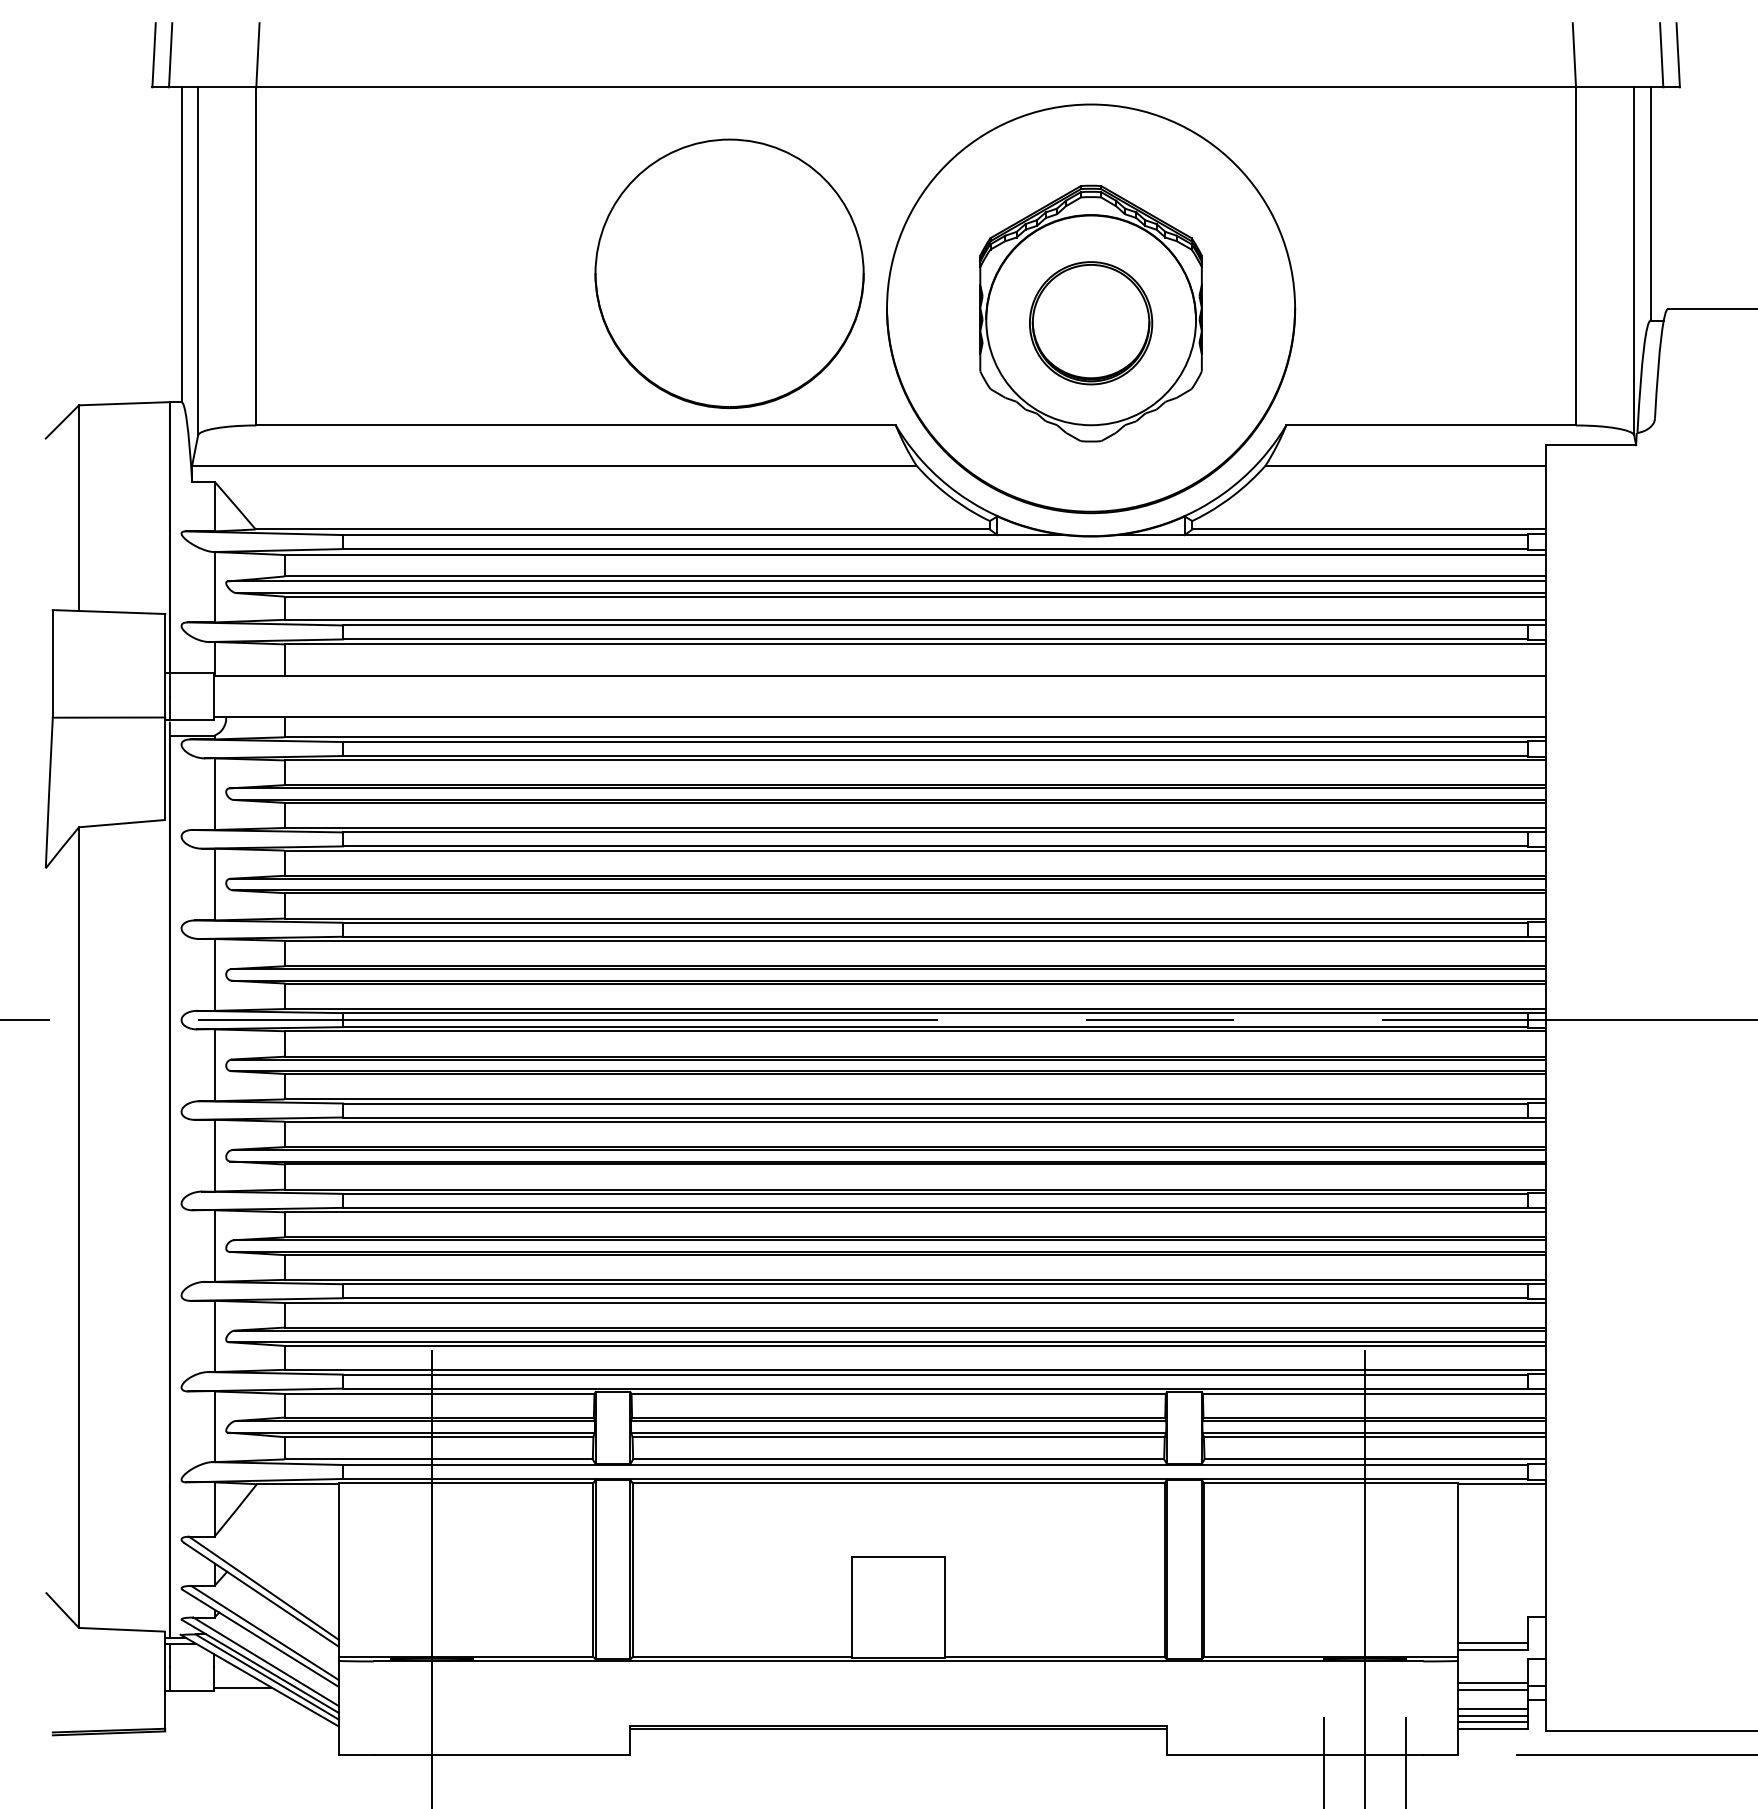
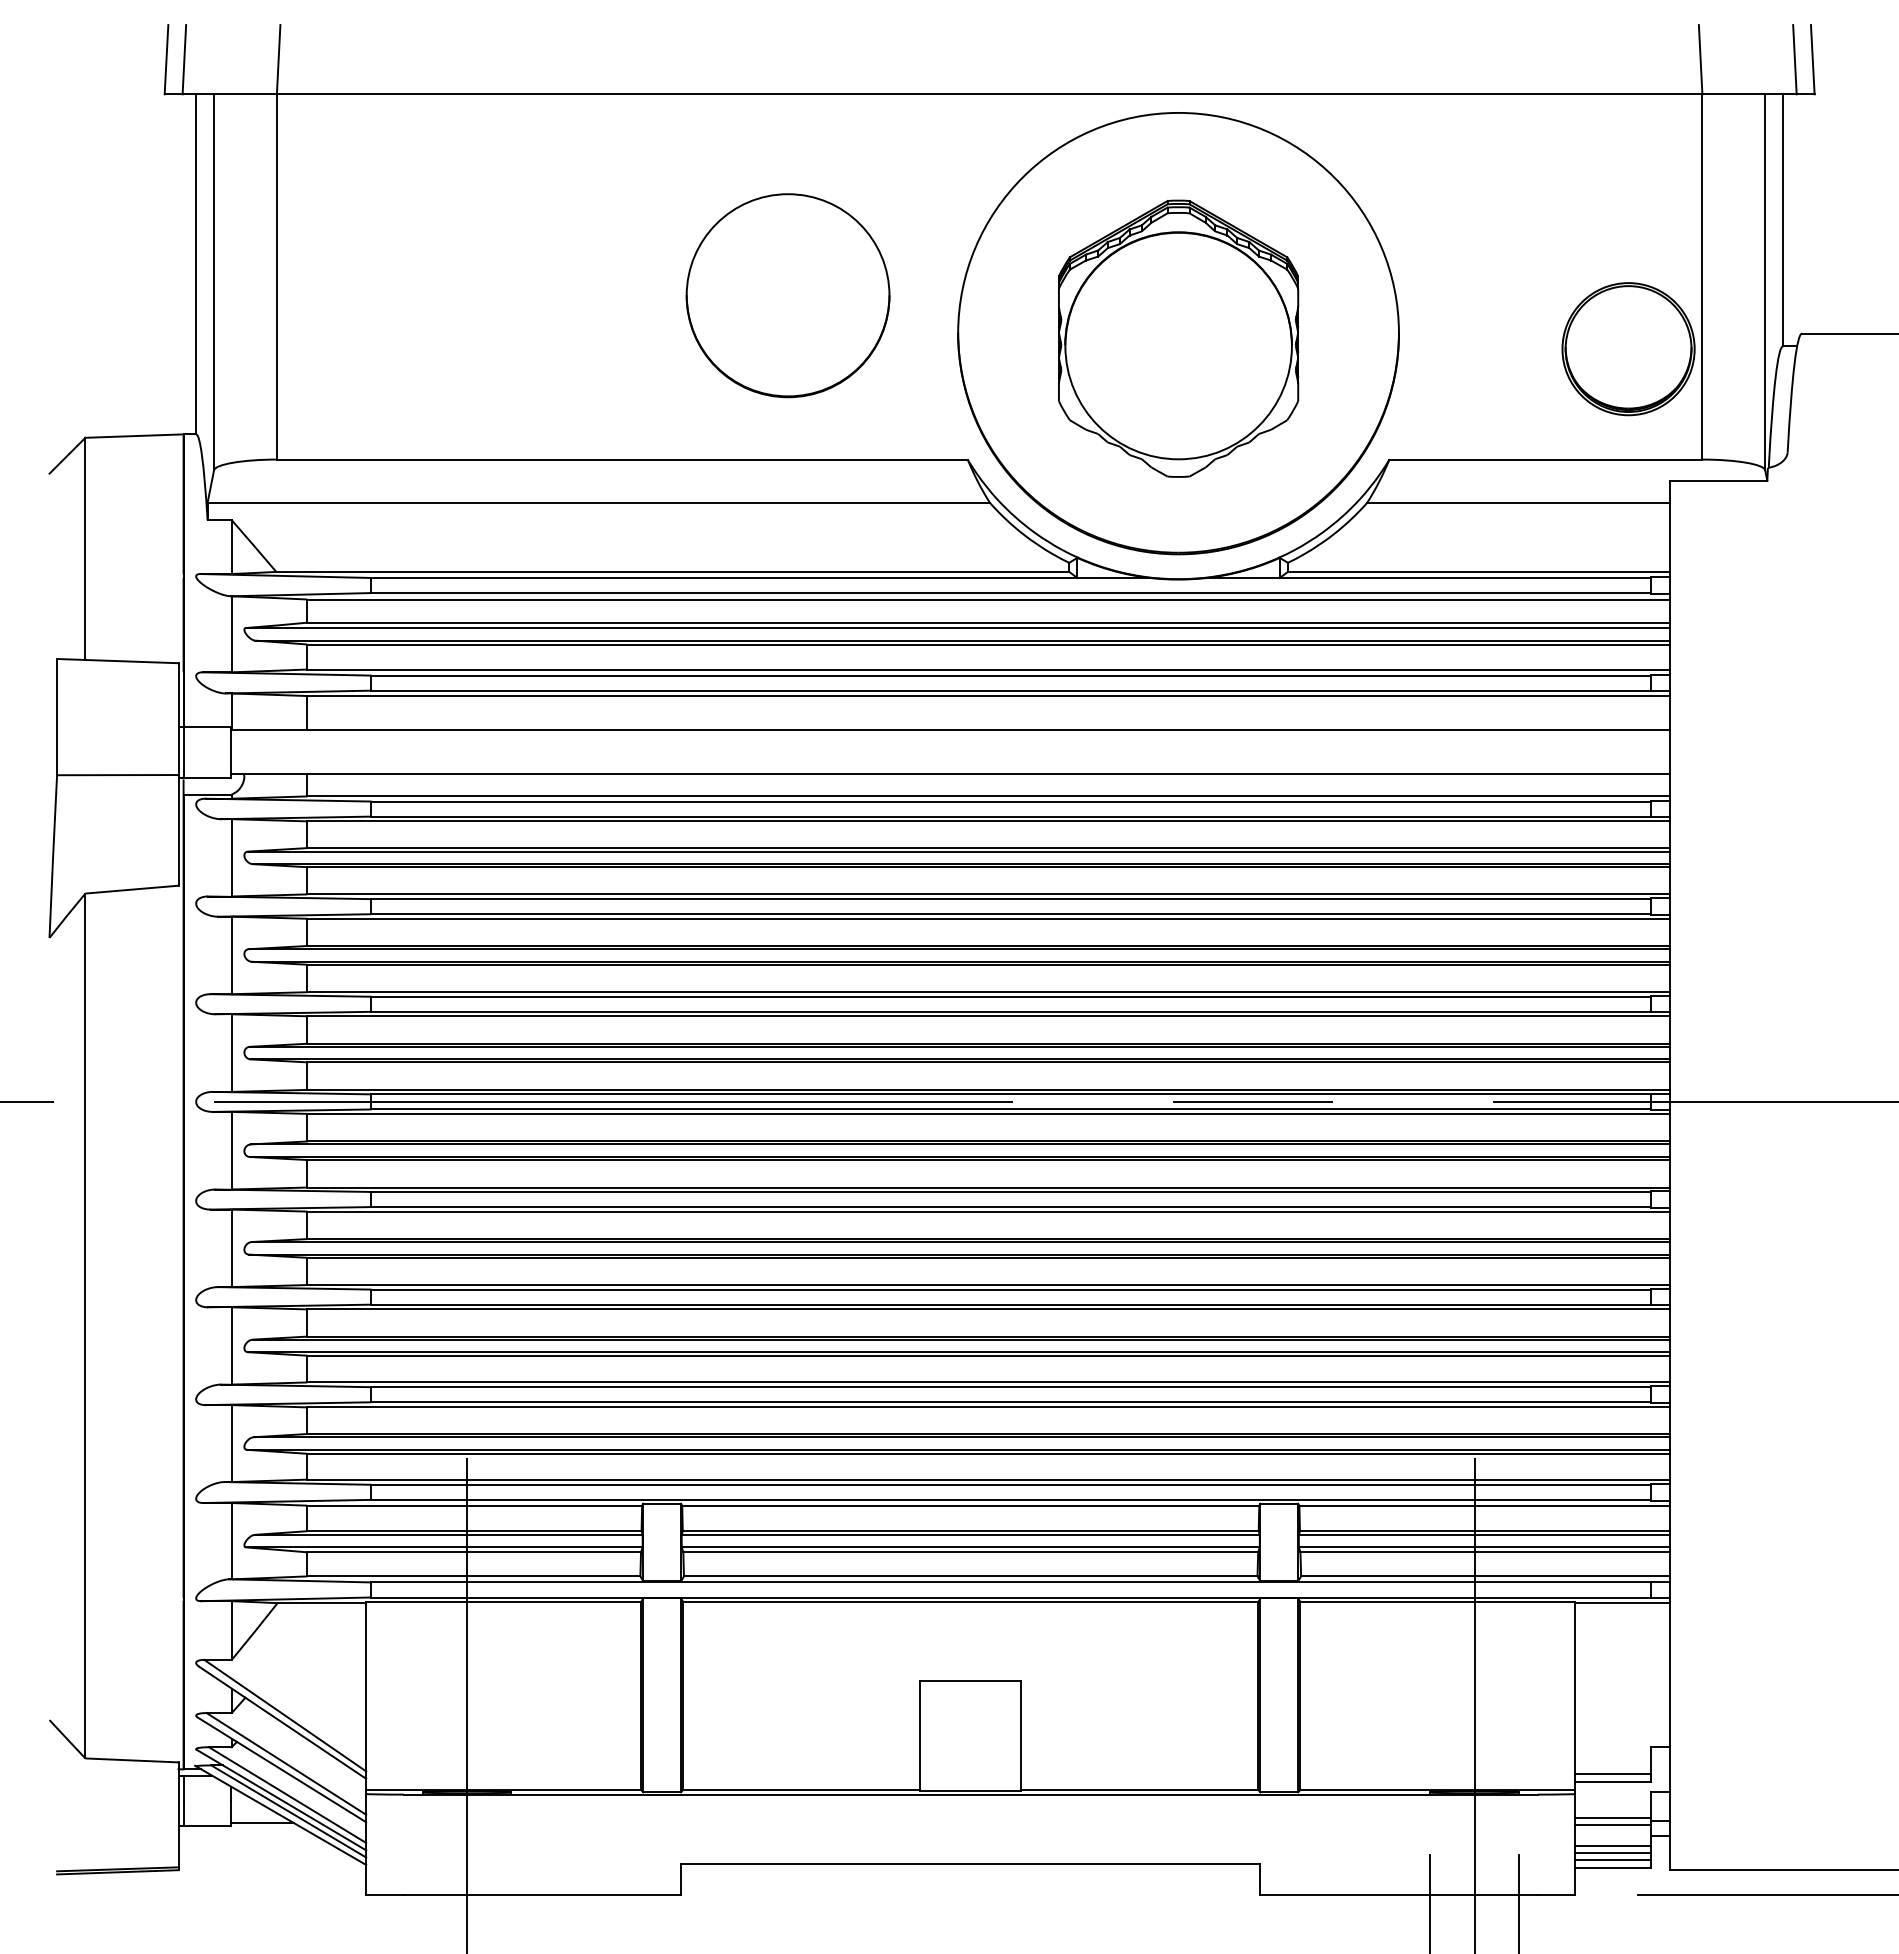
part: (729, 273) -> (787, 295), size x0.7
part: (1091, 323) -> (1628, 349), moved
line: (898, 1728) -> (970, 1867), removed

